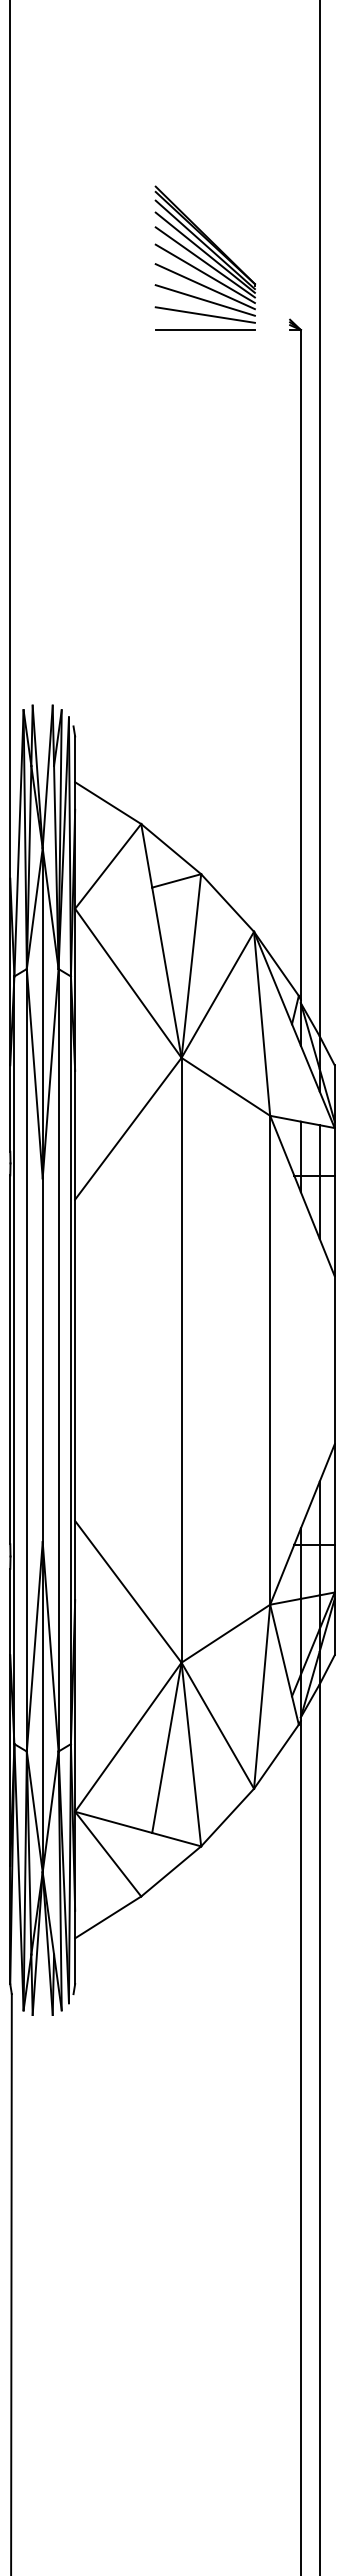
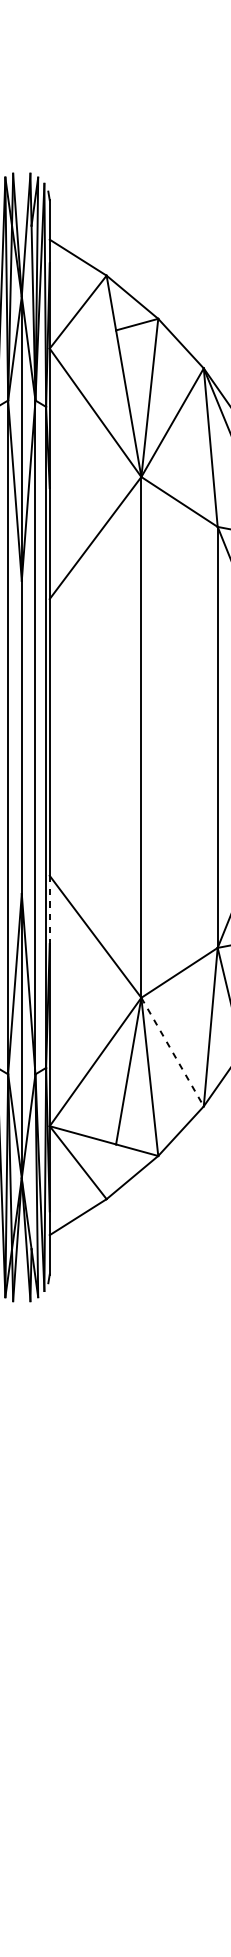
line: (75, 1560) -> (50, 909), solid -> dashed
line: (217, 1725) -> (172, 1051), solid -> dashed

